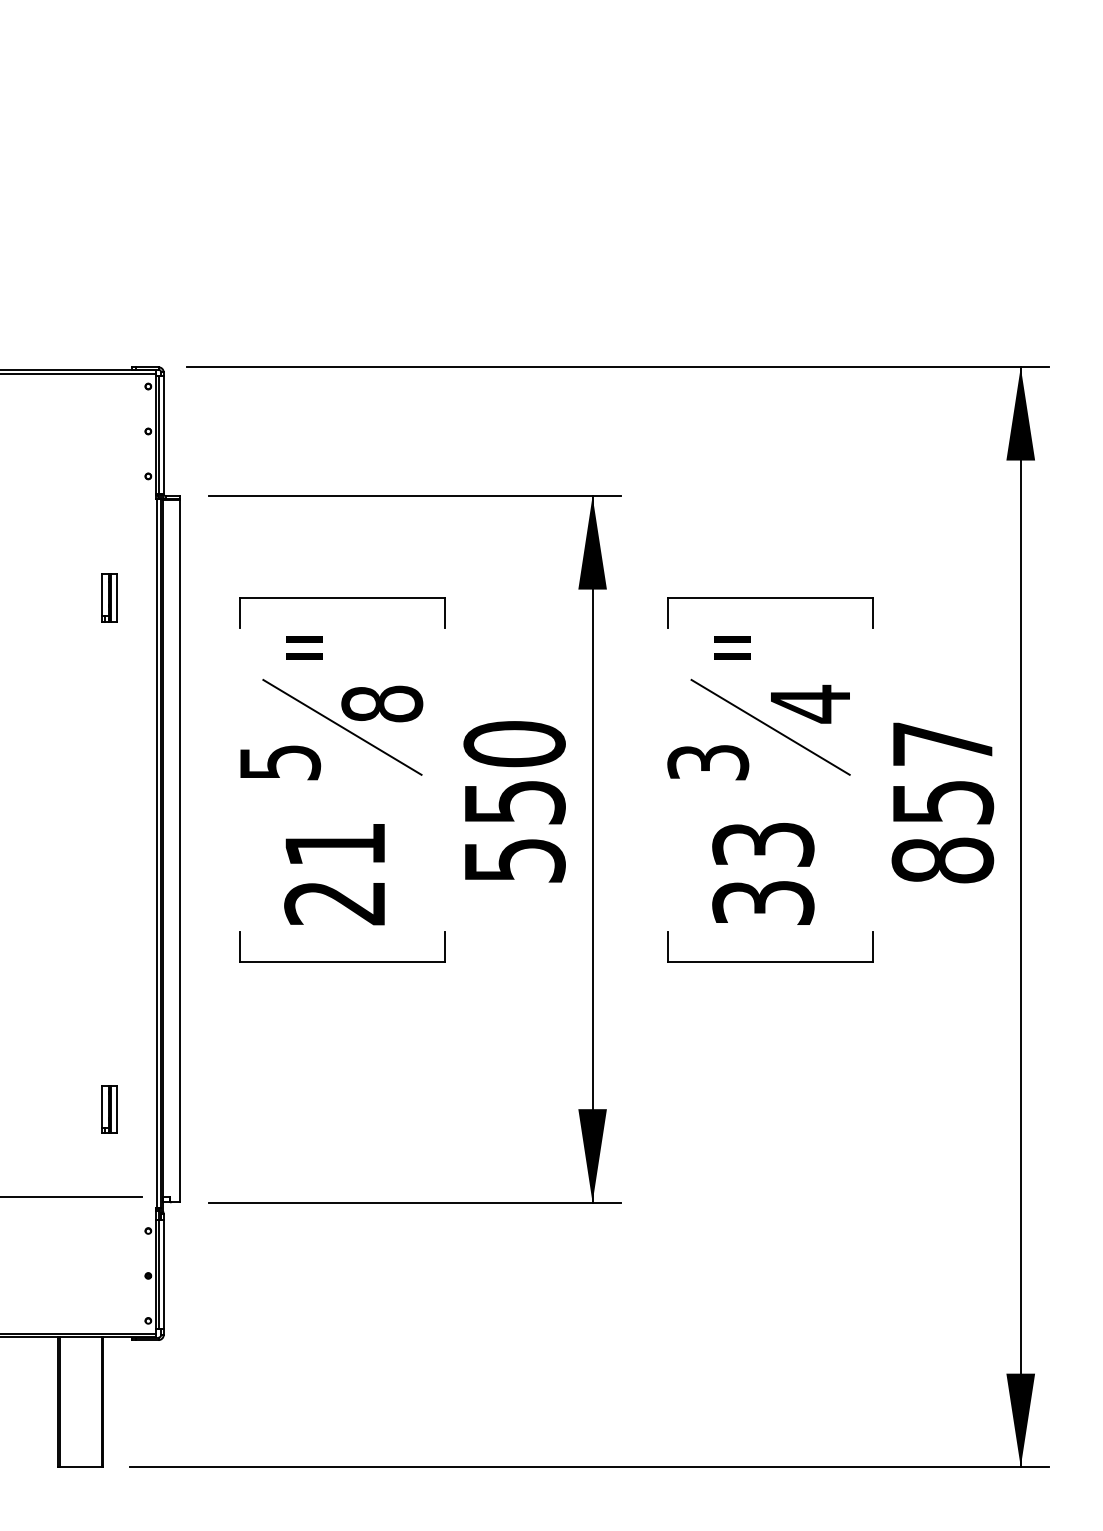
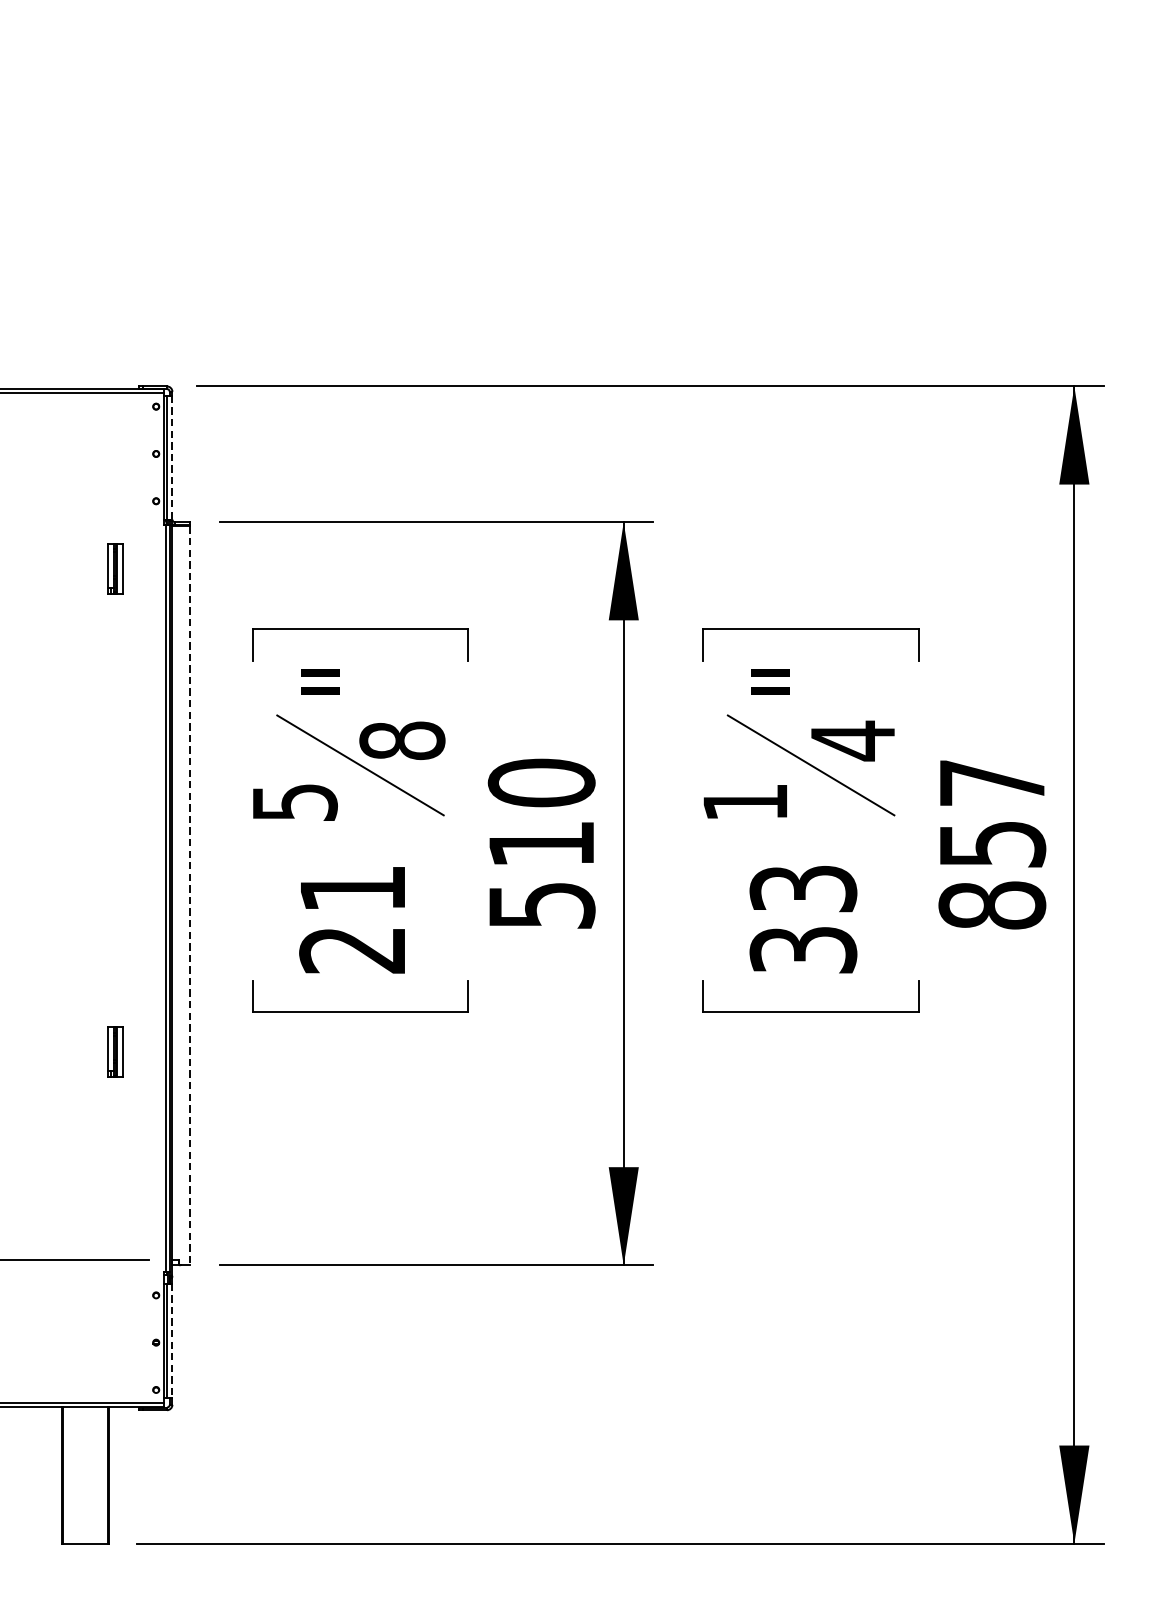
line: (163, 435) -> (172, 458), solid -> dashed
part: (109, 597) -> (115, 568), moved
text: (708, 762) -> (745, 802), 3 -> 1
text: (515, 802) -> (542, 844), 550 -> 510
line: (180, 851) -> (190, 896), solid -> dashed
part: (109, 1109) -> (115, 1051), moved
line: (163, 1274) -> (172, 1341), solid -> dashed

